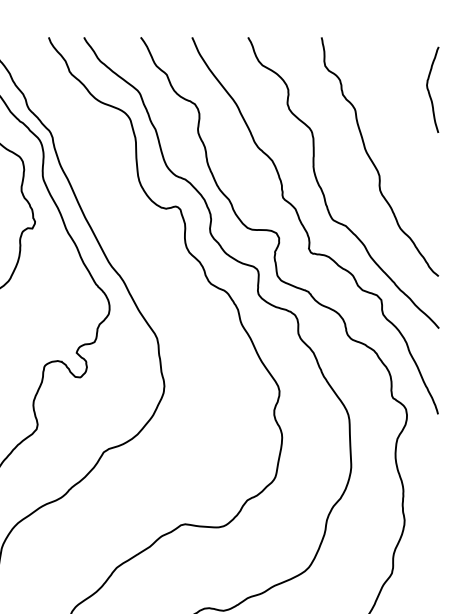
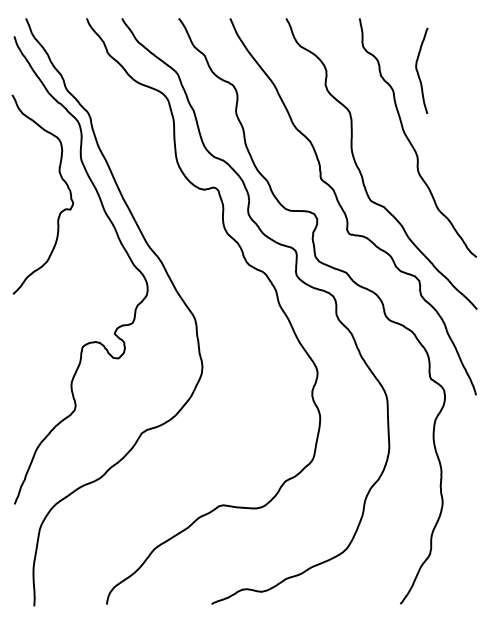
curve: (429, 90) -> (418, 71), moved

